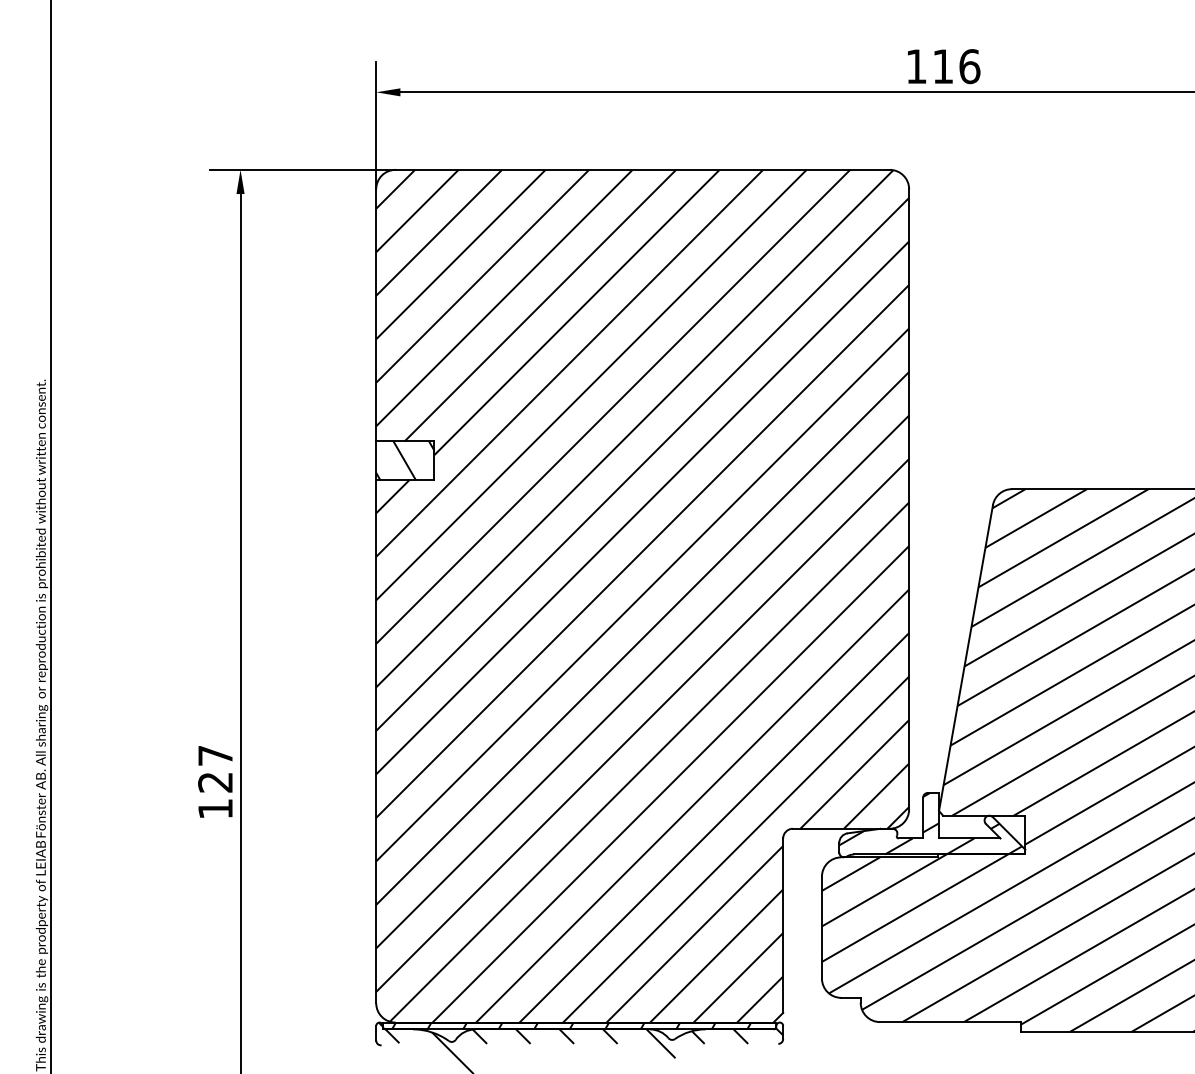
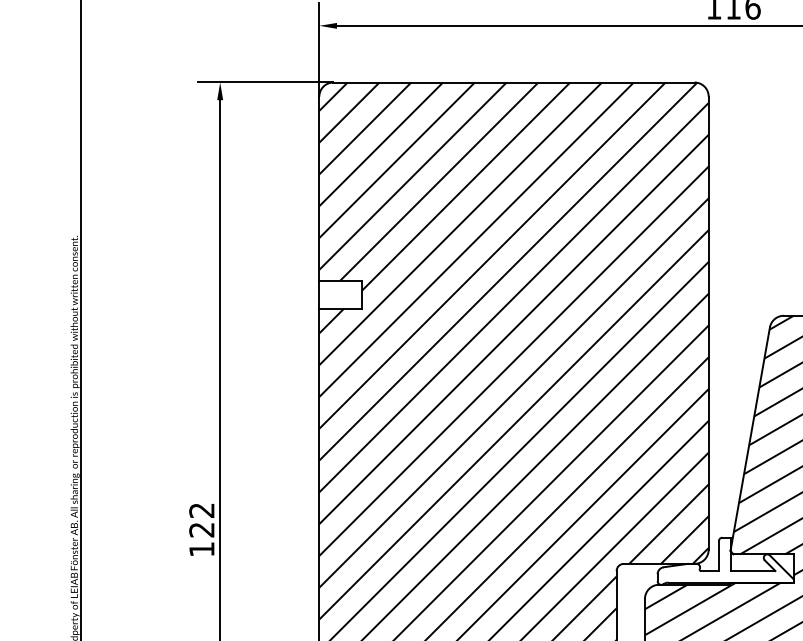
hatch: (405, 460) -> (340, 294), removed
text: (215, 755) -> (201, 510), 127 -> 122
hatch: (930, 823) -> (724, 560), removed

